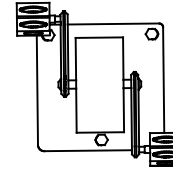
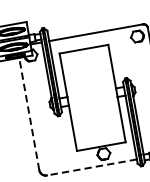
line: (37, 90) -> (29, 114), solid -> dashed
line: (88, 150) -> (92, 167), solid -> dashed

